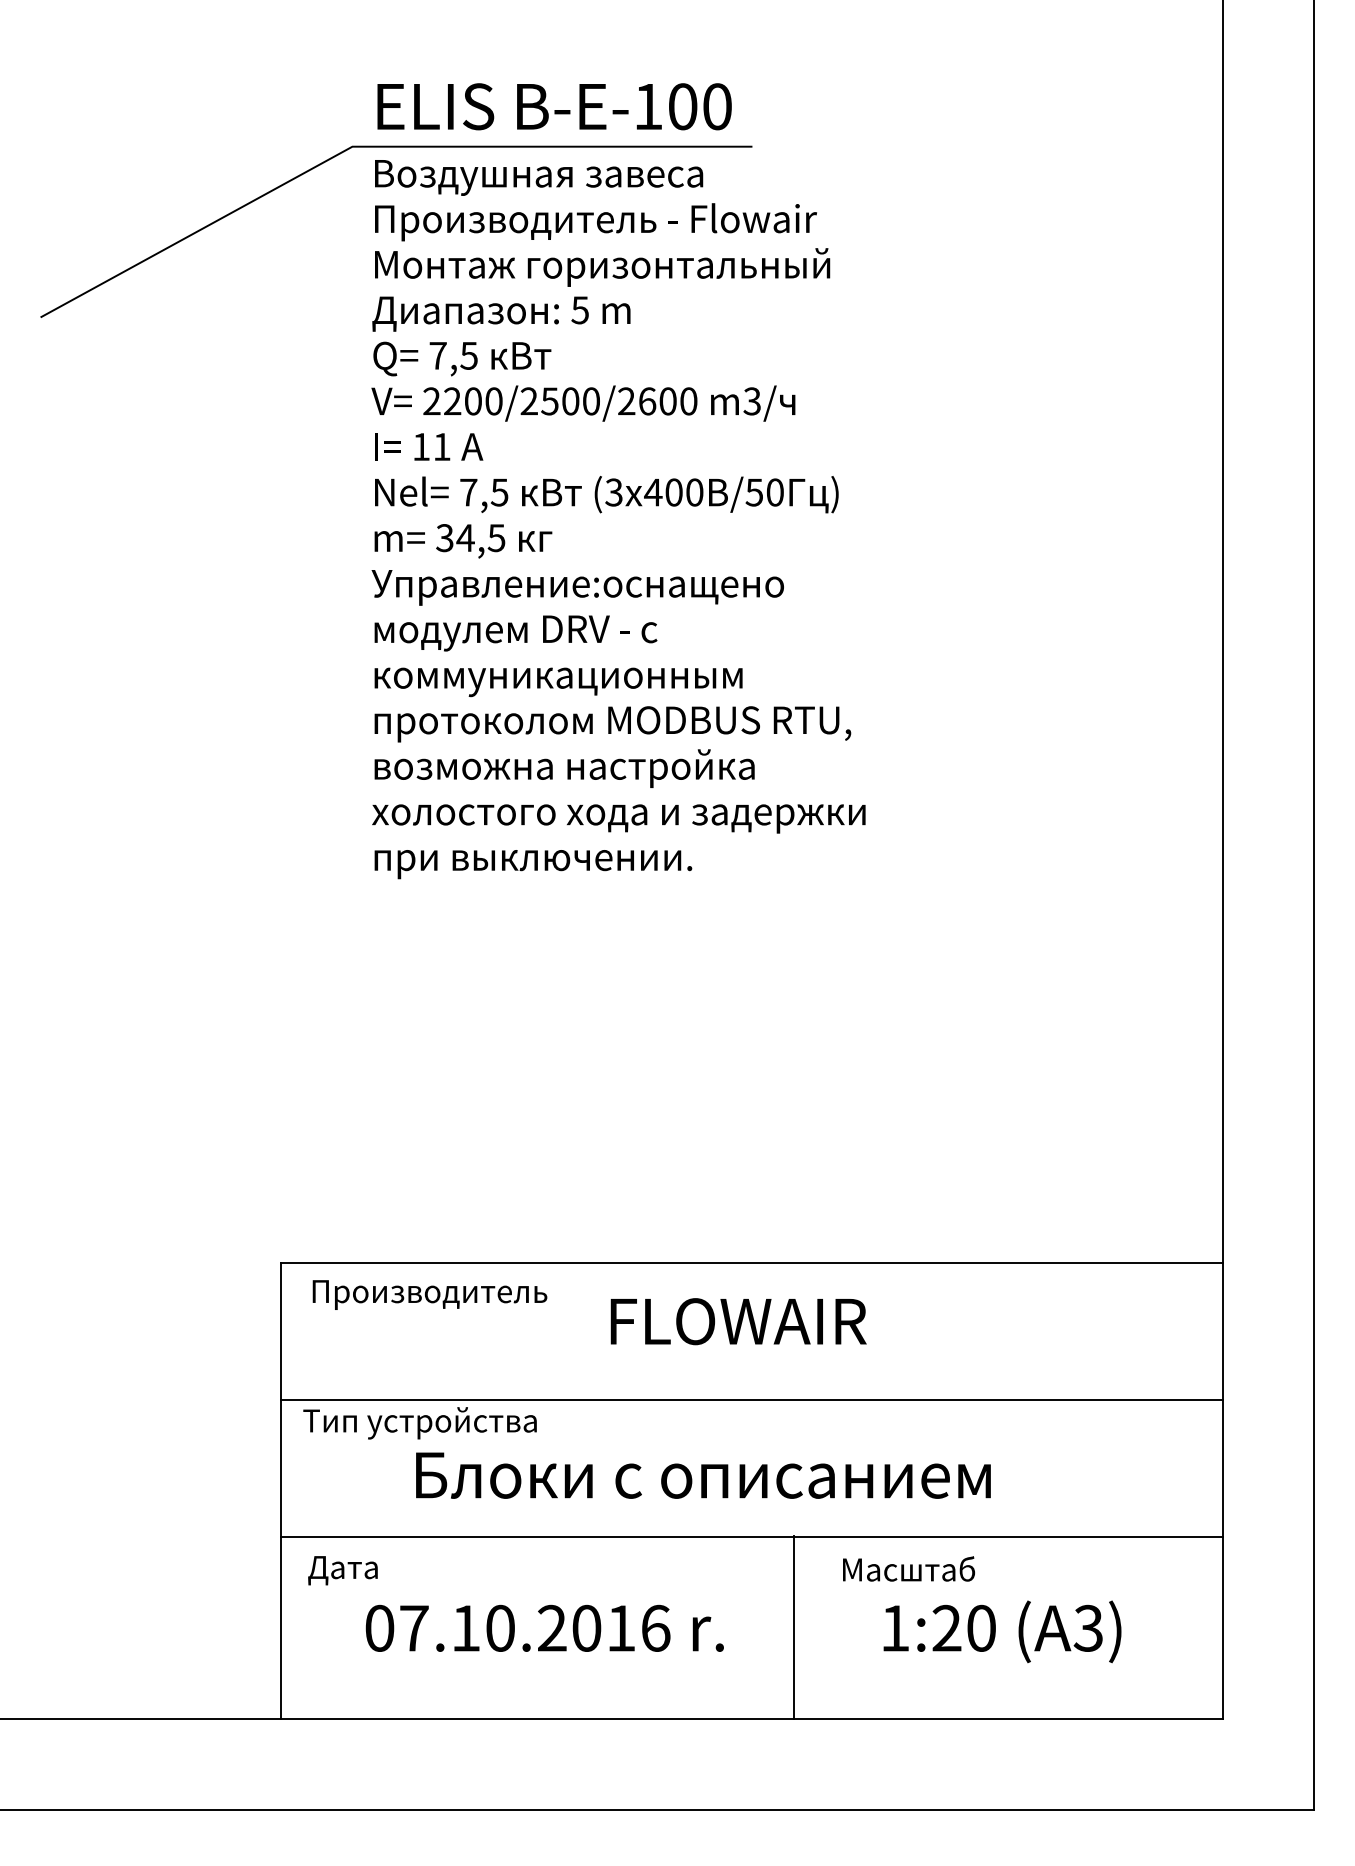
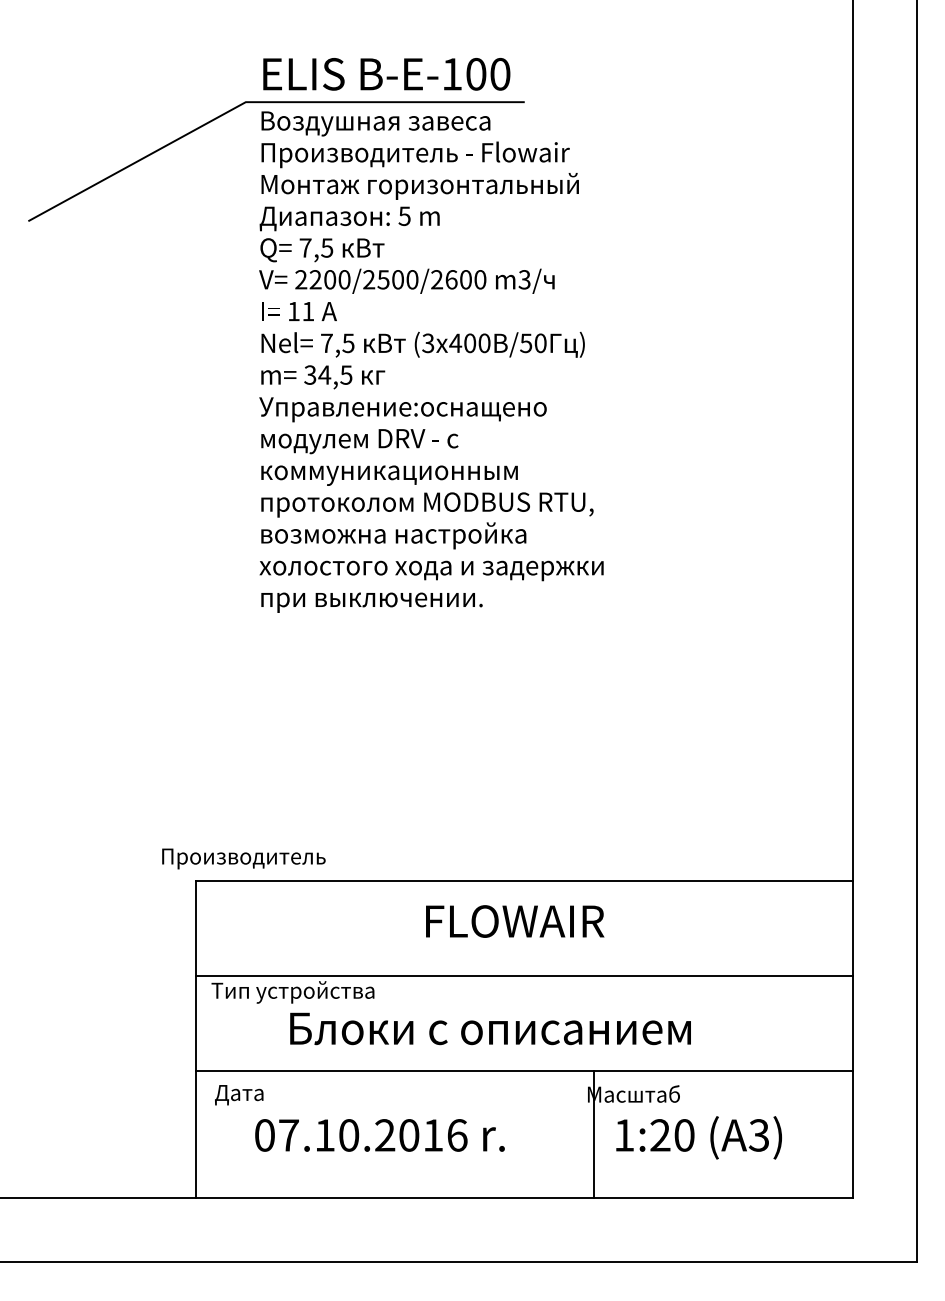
text: (429, 1294) -> (243, 858), moved
line: (793, 1627) -> (593, 1134), moved

